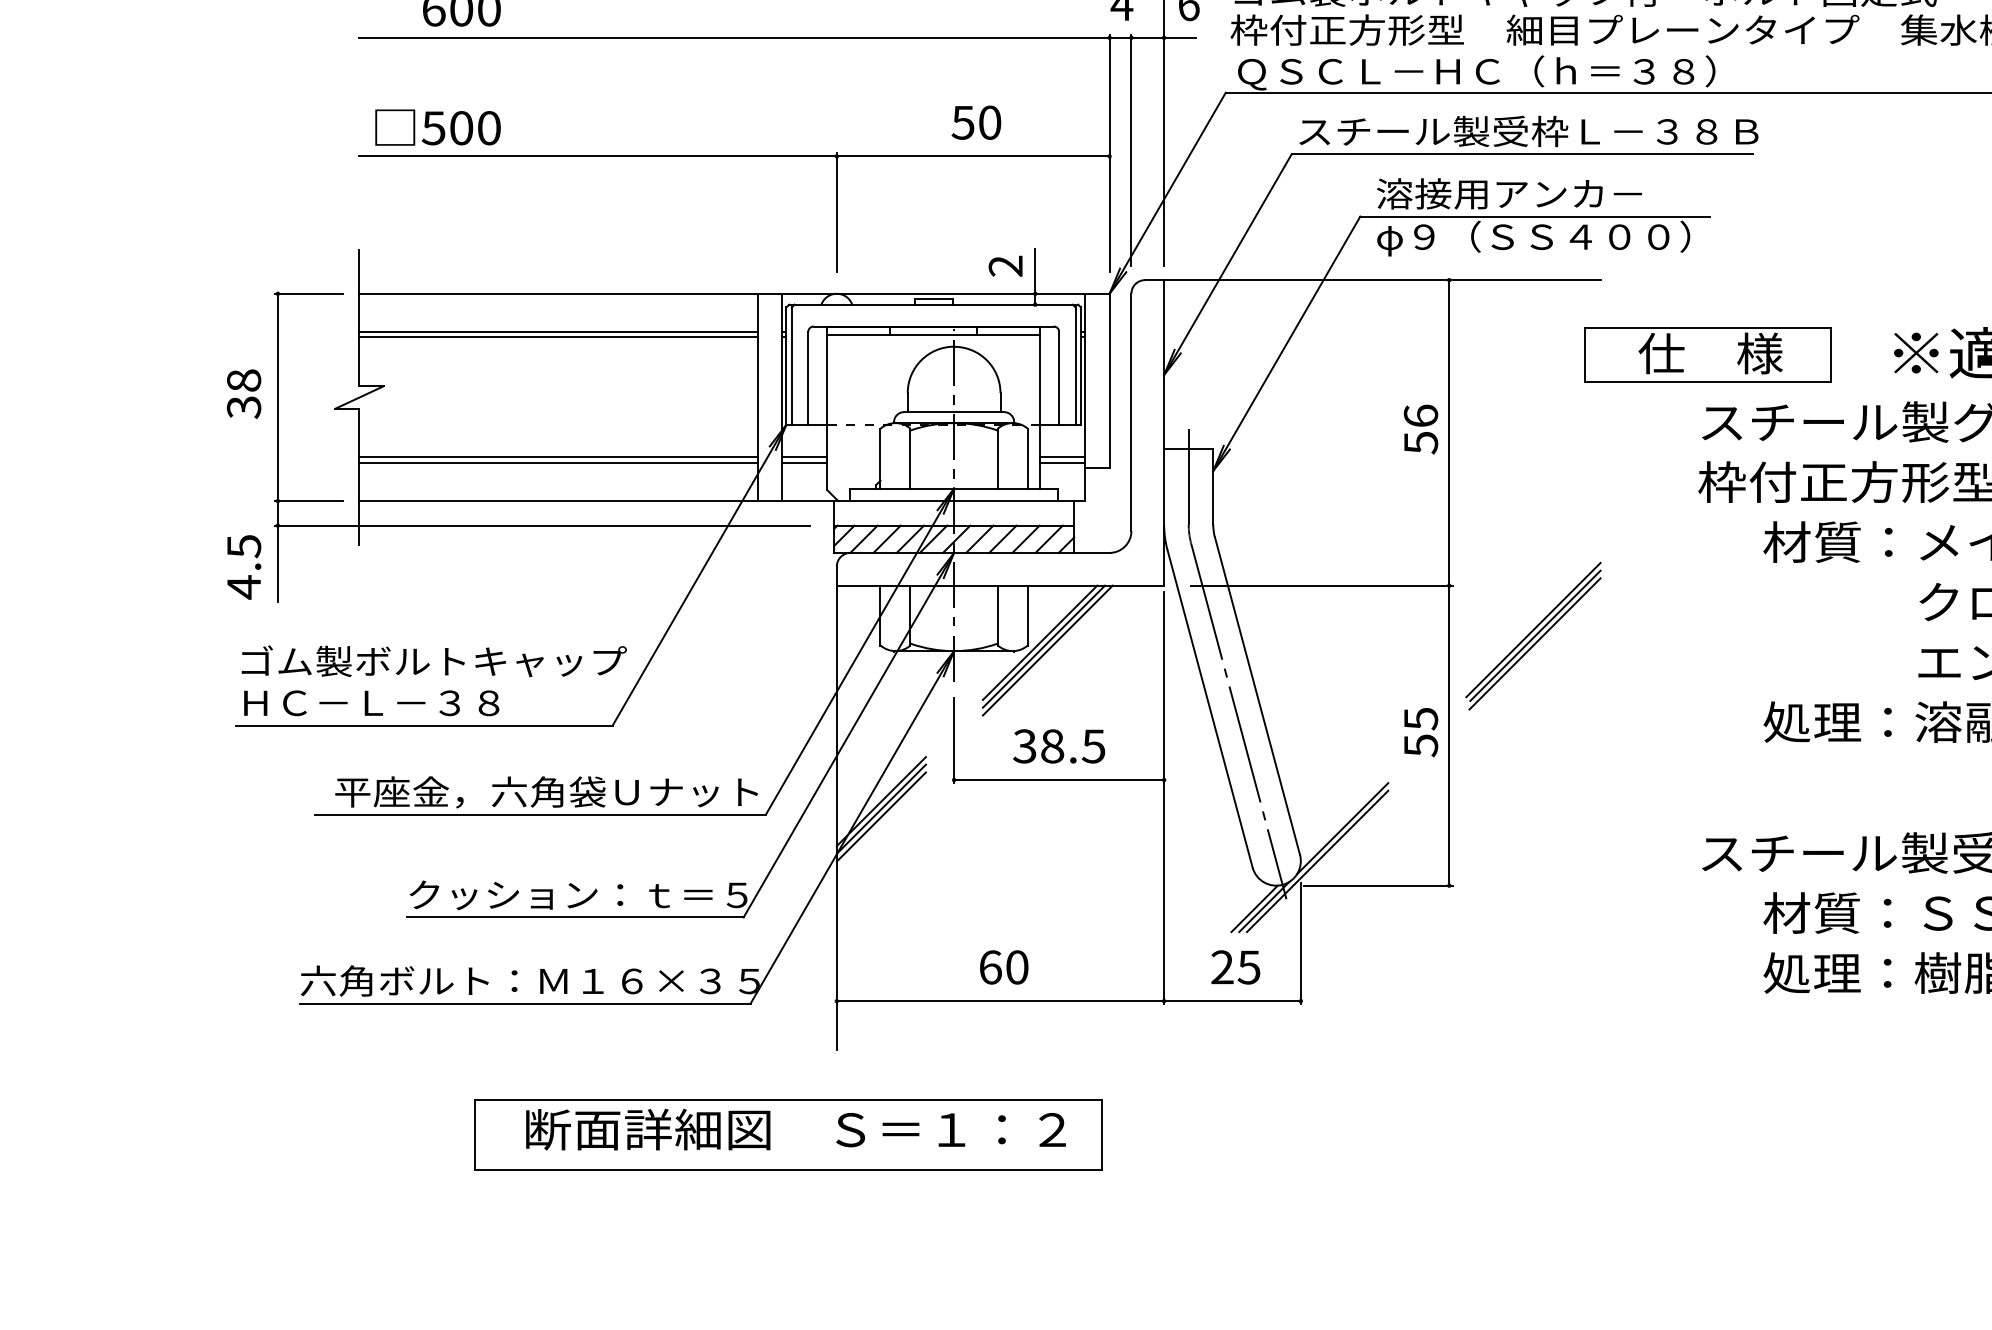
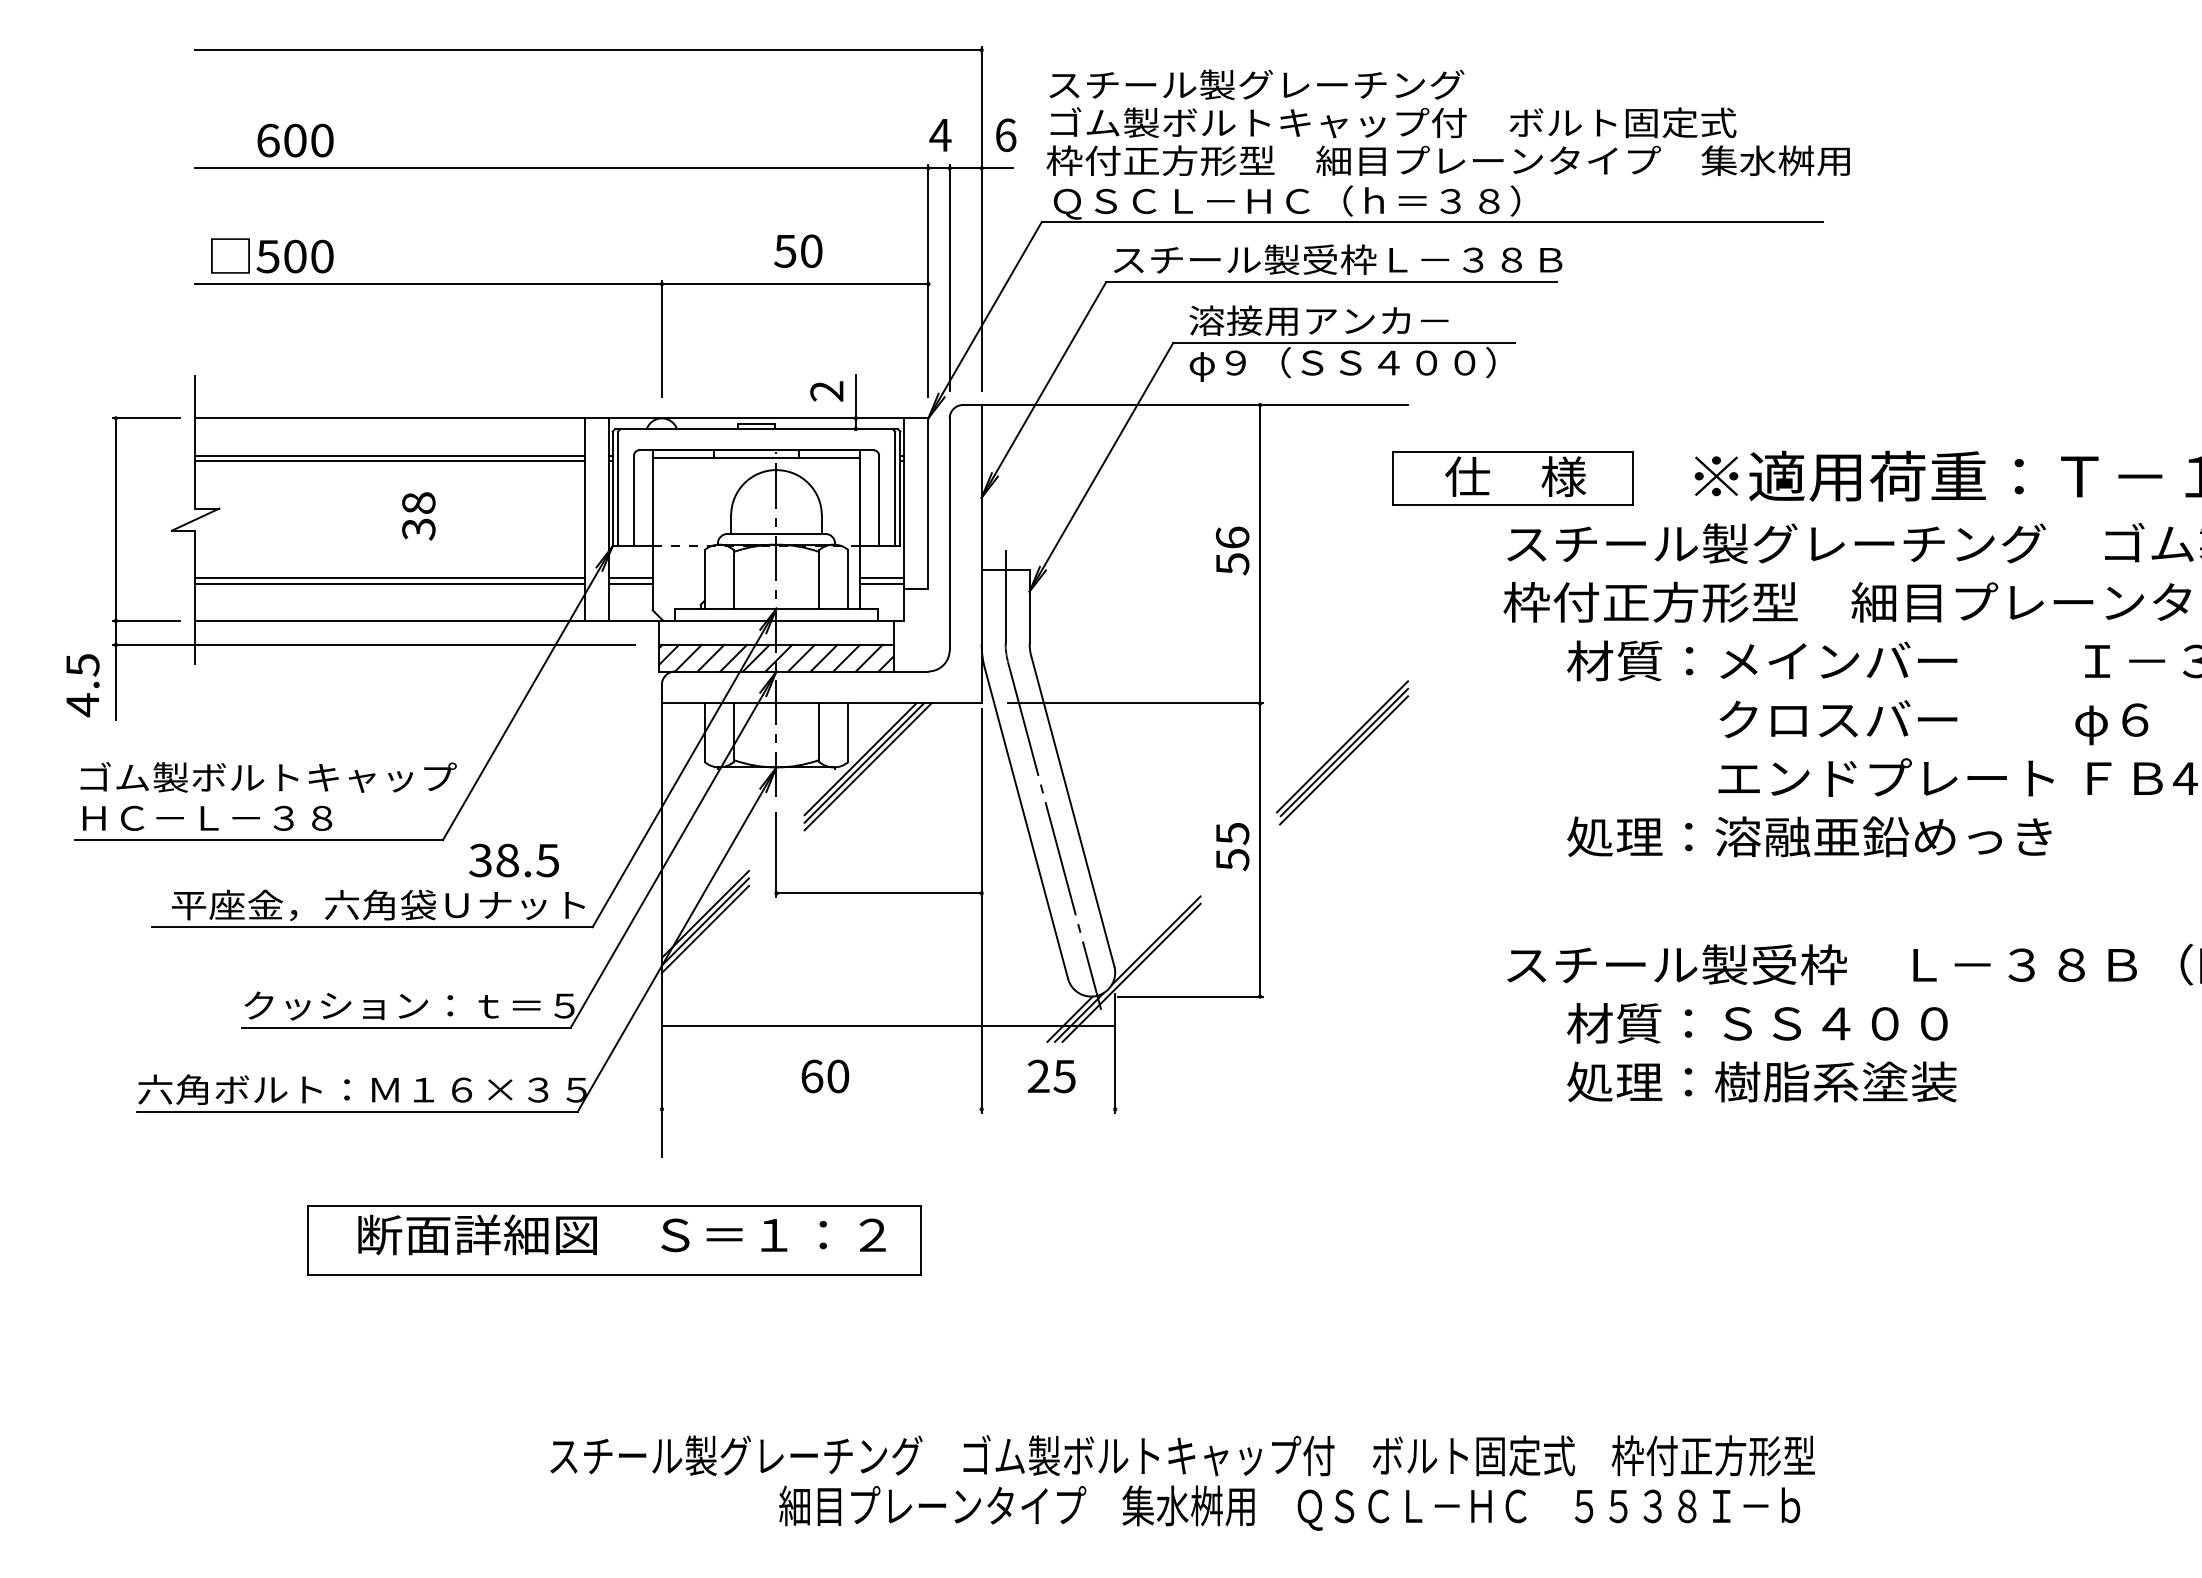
text: (243, 394) -> (418, 516), moved
text: (1058, 746) -> (513, 860), moved
line: (1068, 1001) -> (888, 1026), moved

